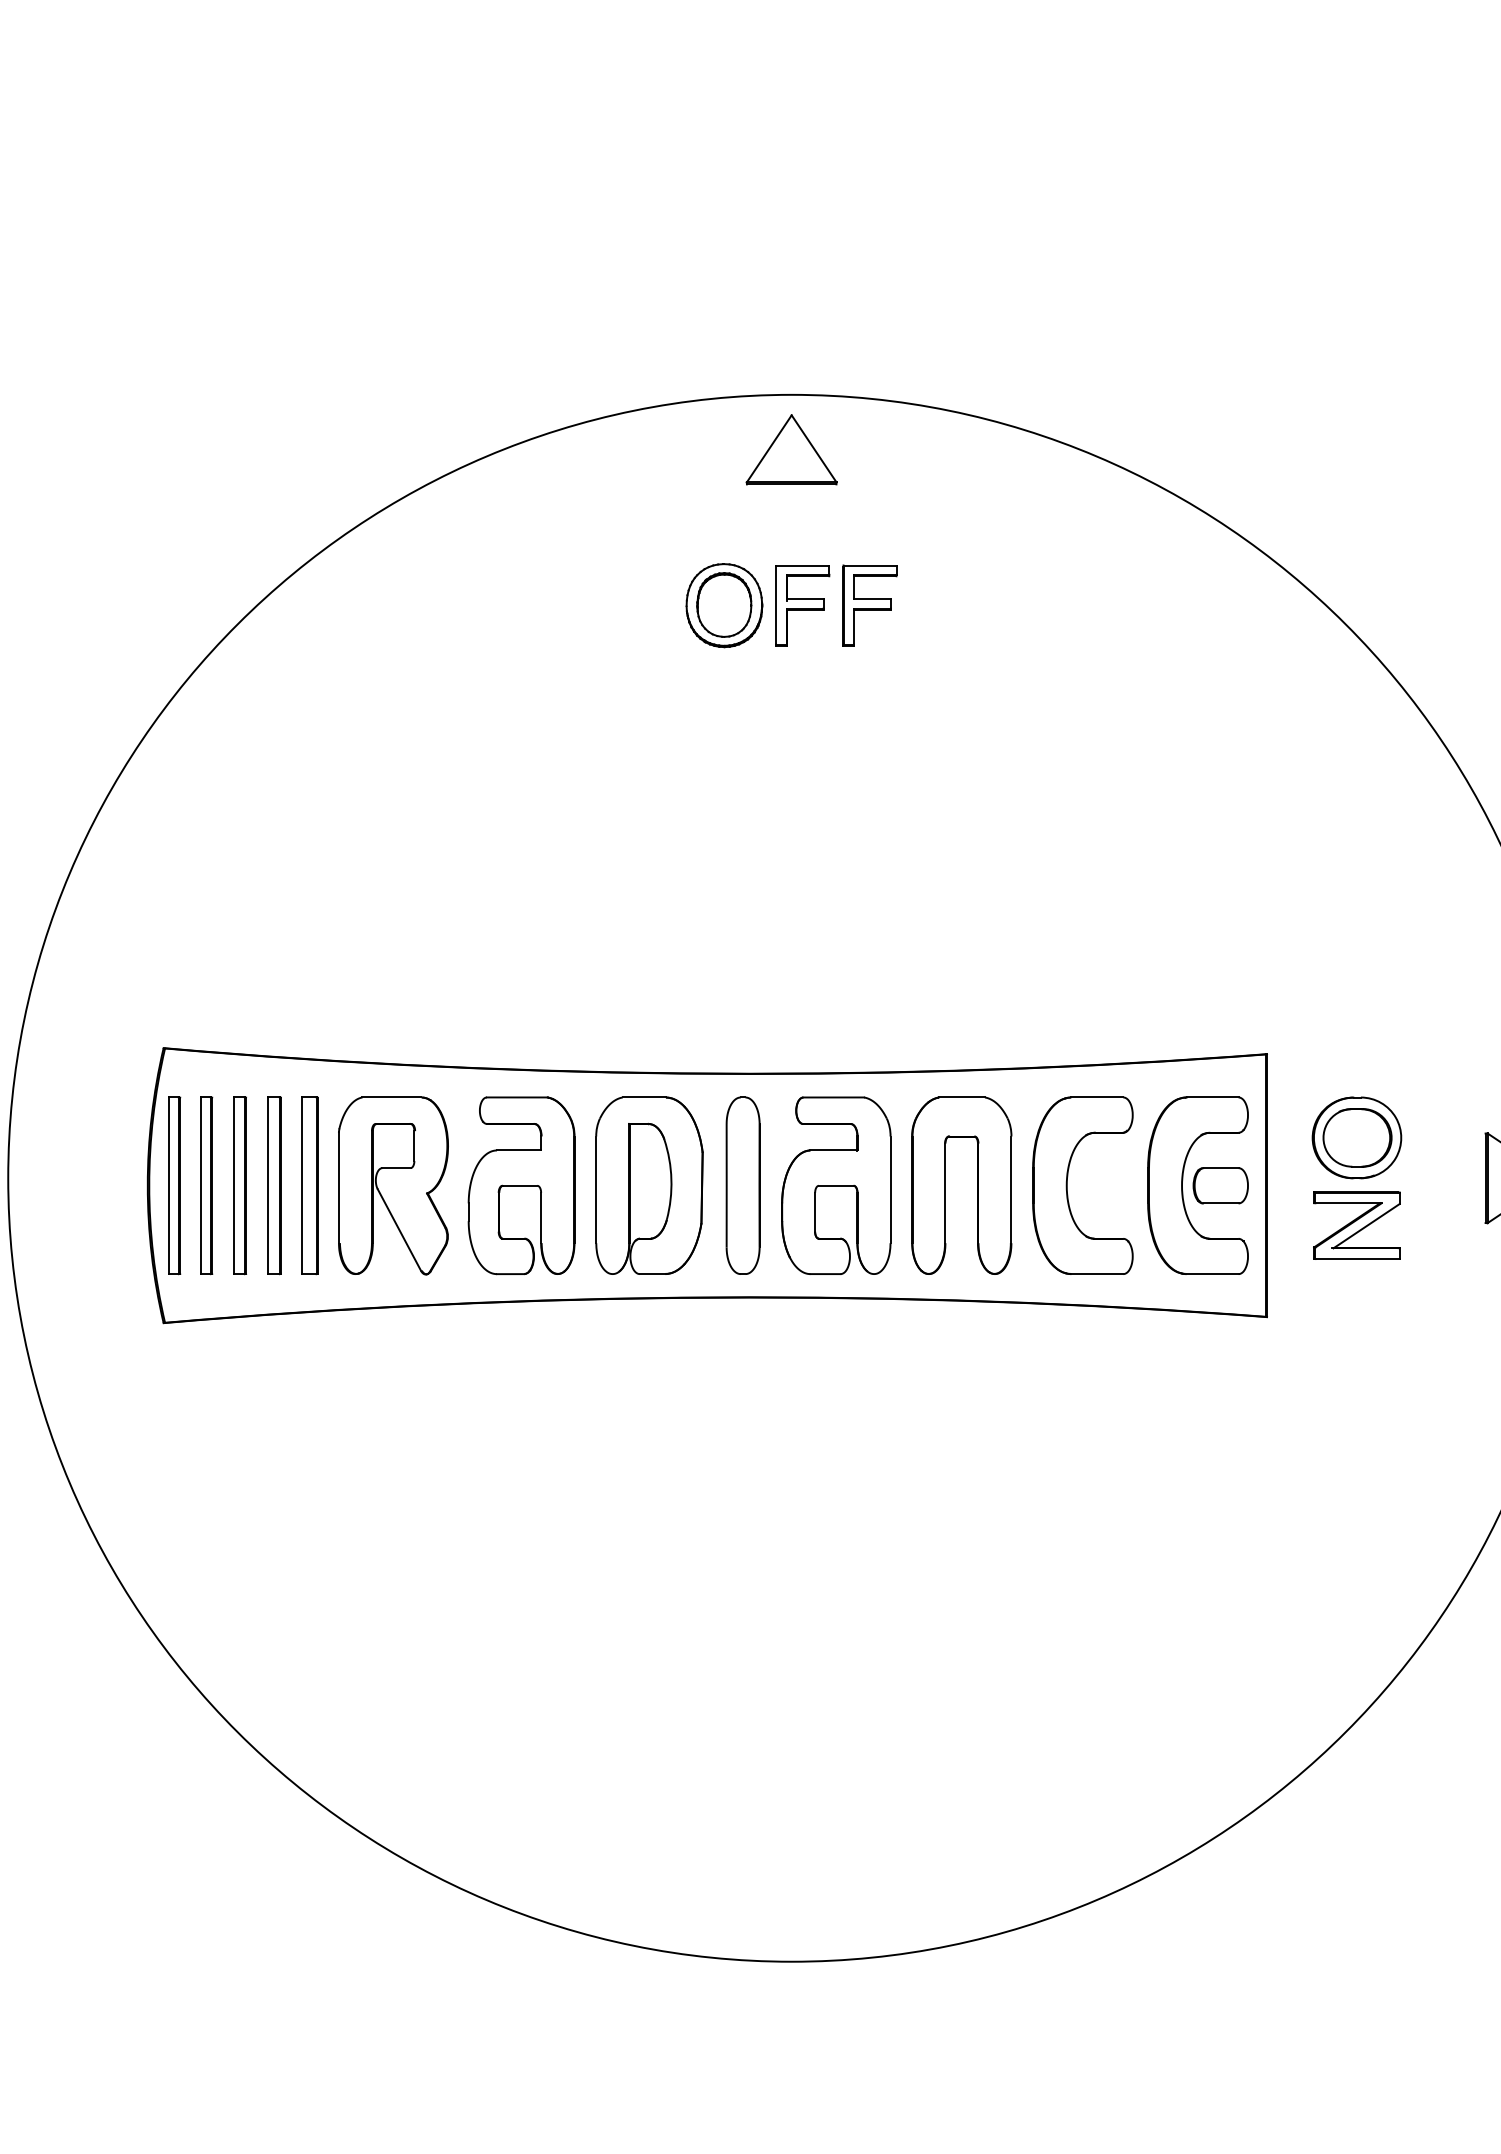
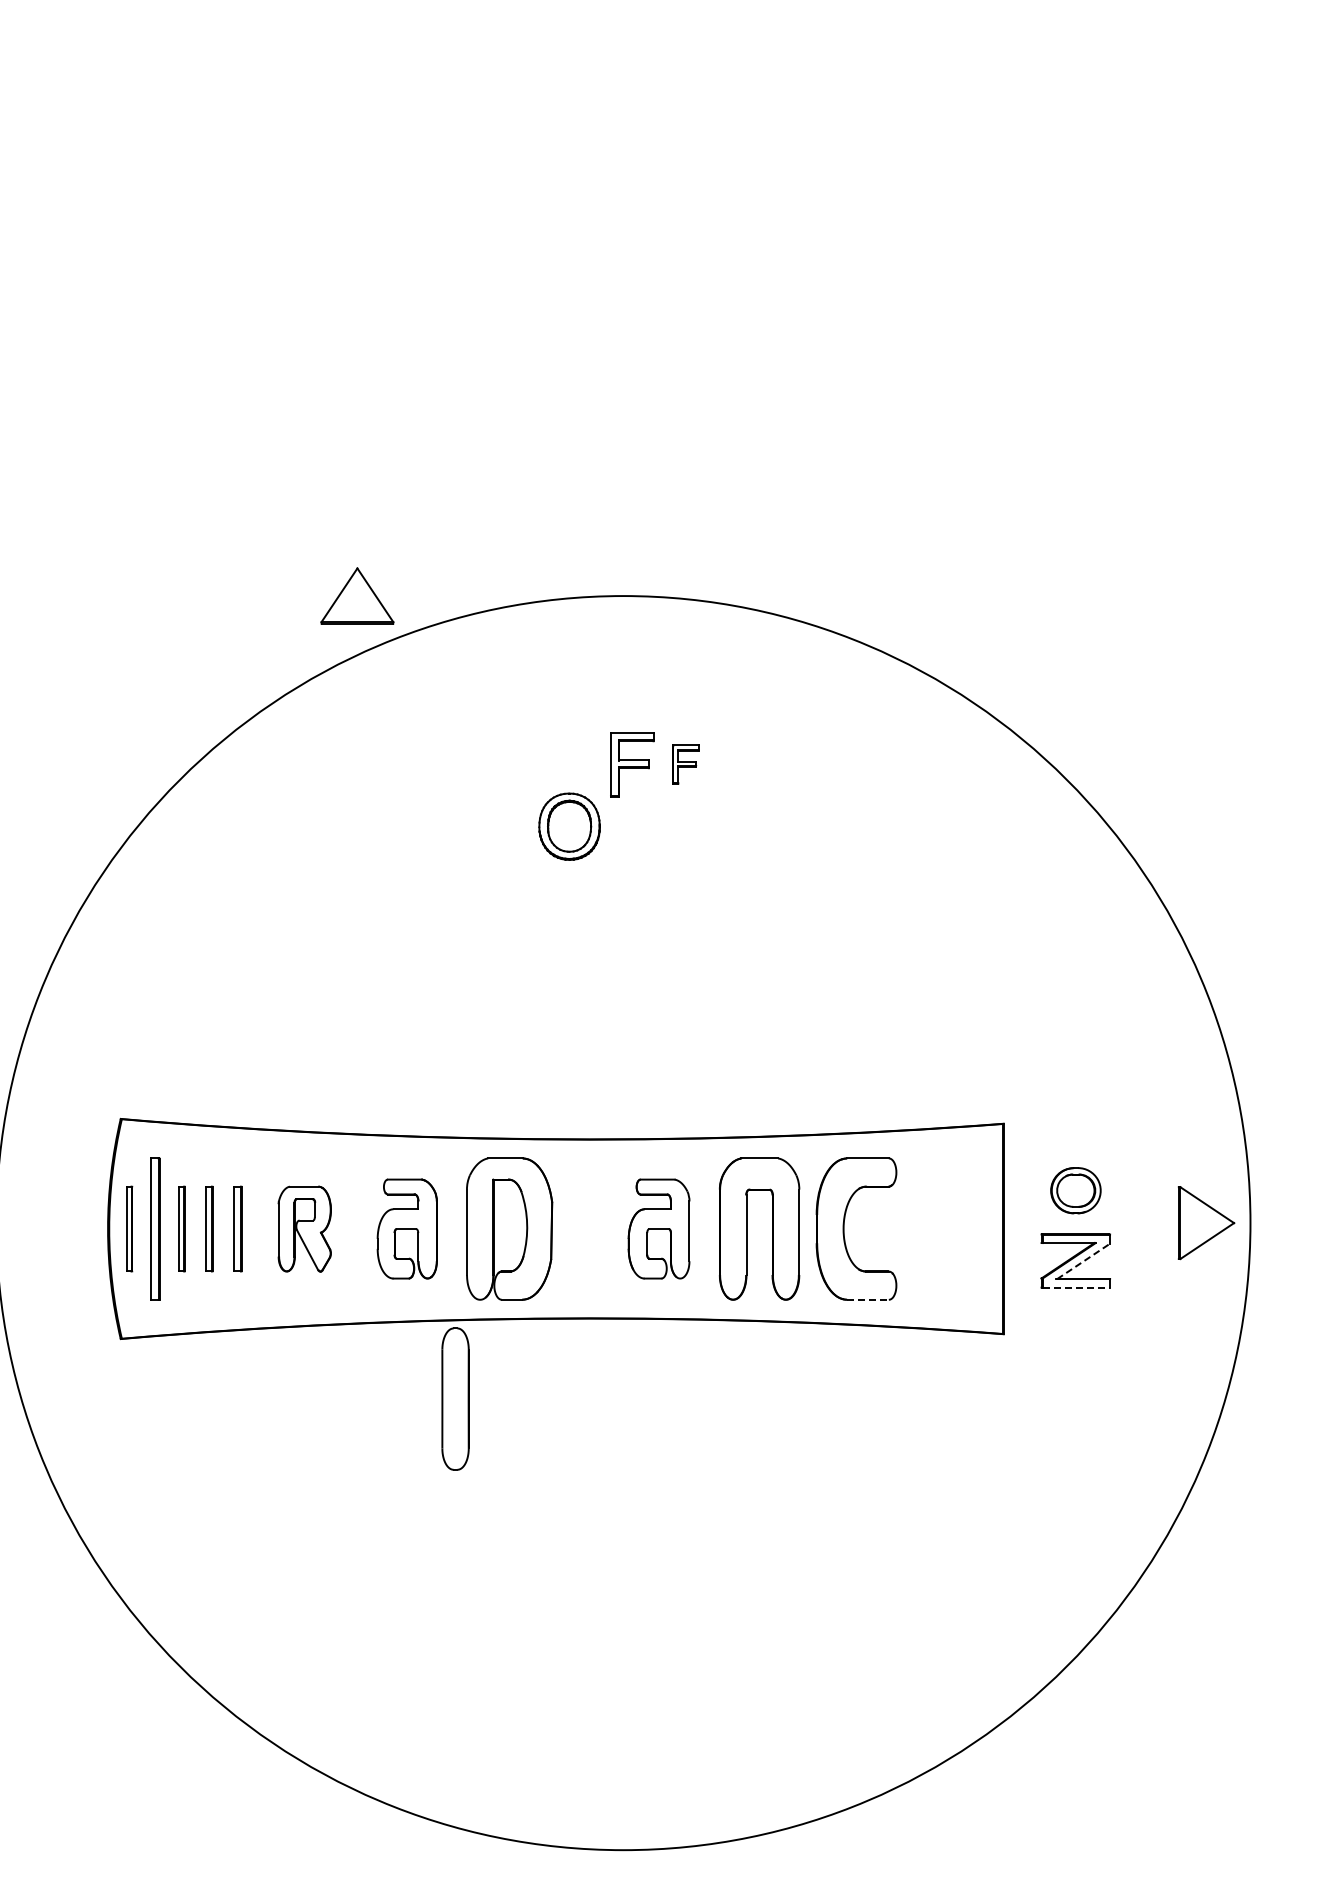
part: (791, 449) -> (357, 595), moved
part: (724, 605) -> (569, 826), moved
part: (869, 605) -> (685, 764), size x0.6
part: (1356, 1137) -> (1075, 1190), size x0.7
part: (174, 1185) -> (129, 1228), size x0.6
part: (239, 1185) -> (181, 1228), size x0.6
part: (274, 1185) -> (209, 1228), size x0.6
part: (309, 1185) -> (237, 1228), size x0.6
part: (393, 1185) -> (304, 1228), size x0.6
part: (521, 1185) -> (407, 1228), size x0.7
part: (743, 1185) -> (455, 1398), moved
part: (835, 1185) -> (658, 1228), size x0.7
part: (1197, 1185) -> (948, 1228), removed
line: (1366, 1226) -> (1083, 1261), solid -> dashed
line: (1357, 1258) -> (1076, 1287), solid -> dashed
line: (1097, 1273) -> (868, 1299), solid -> dashed

